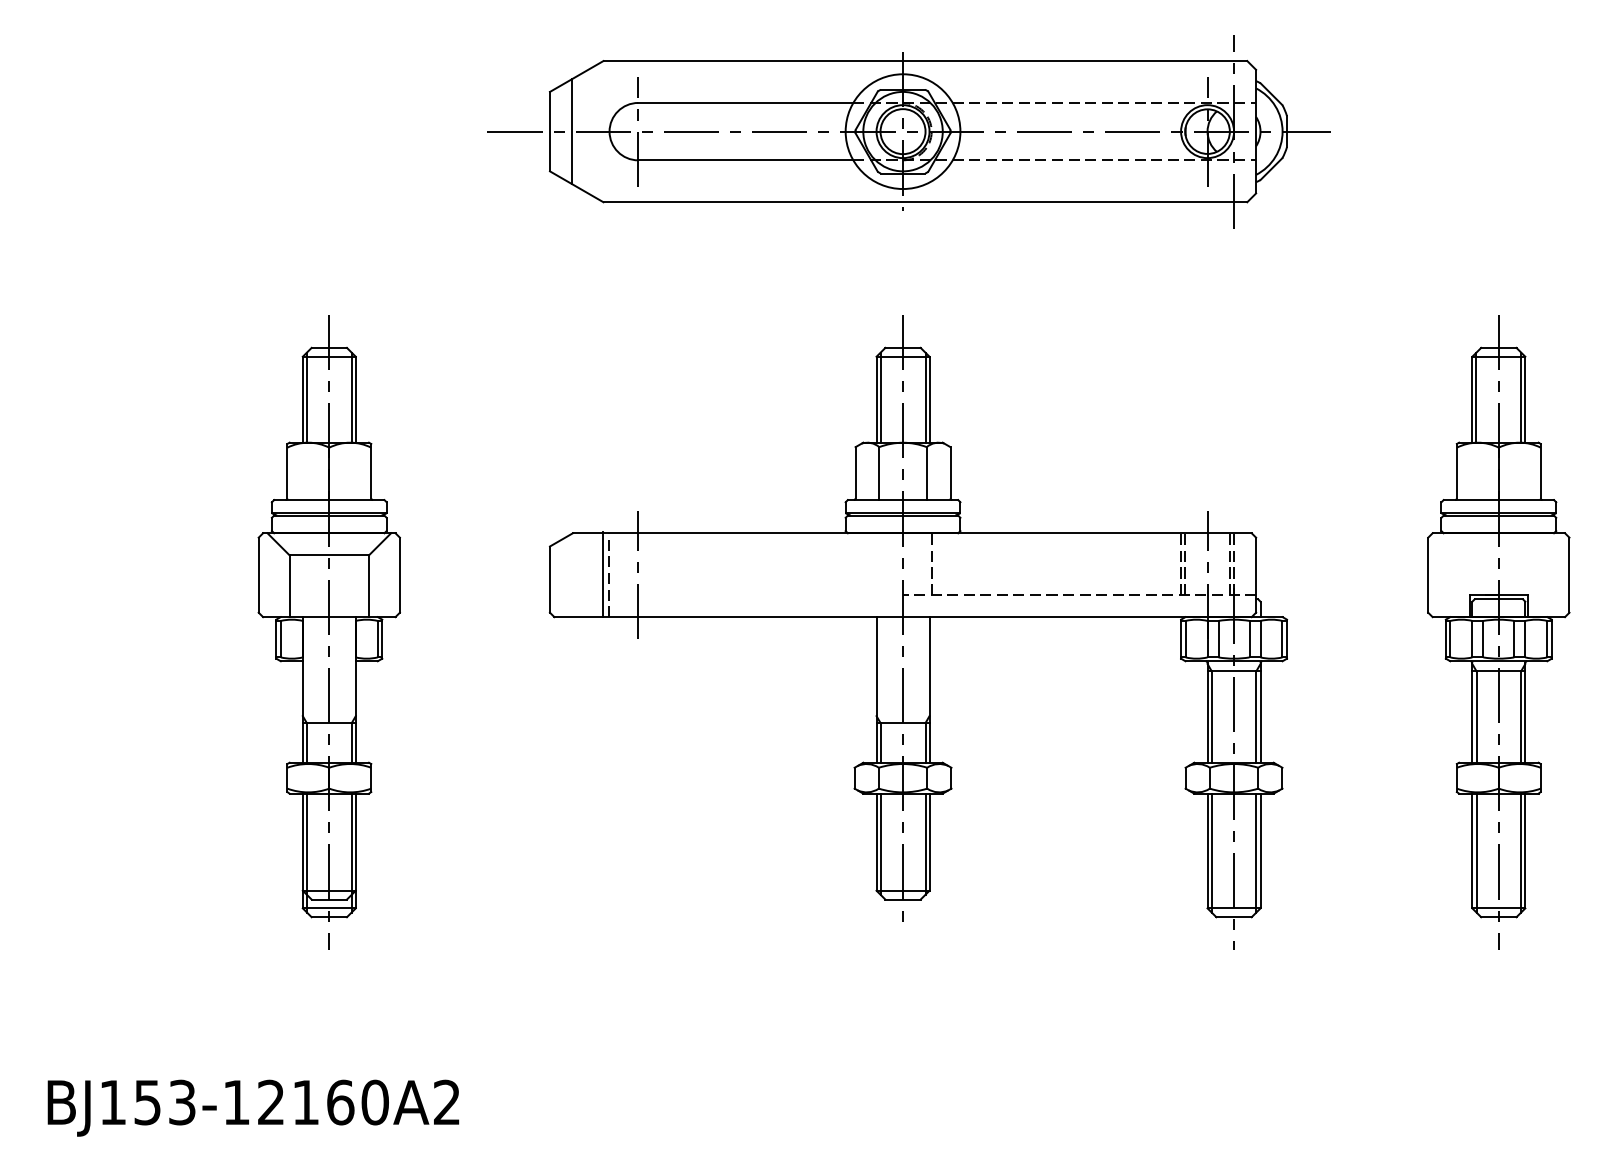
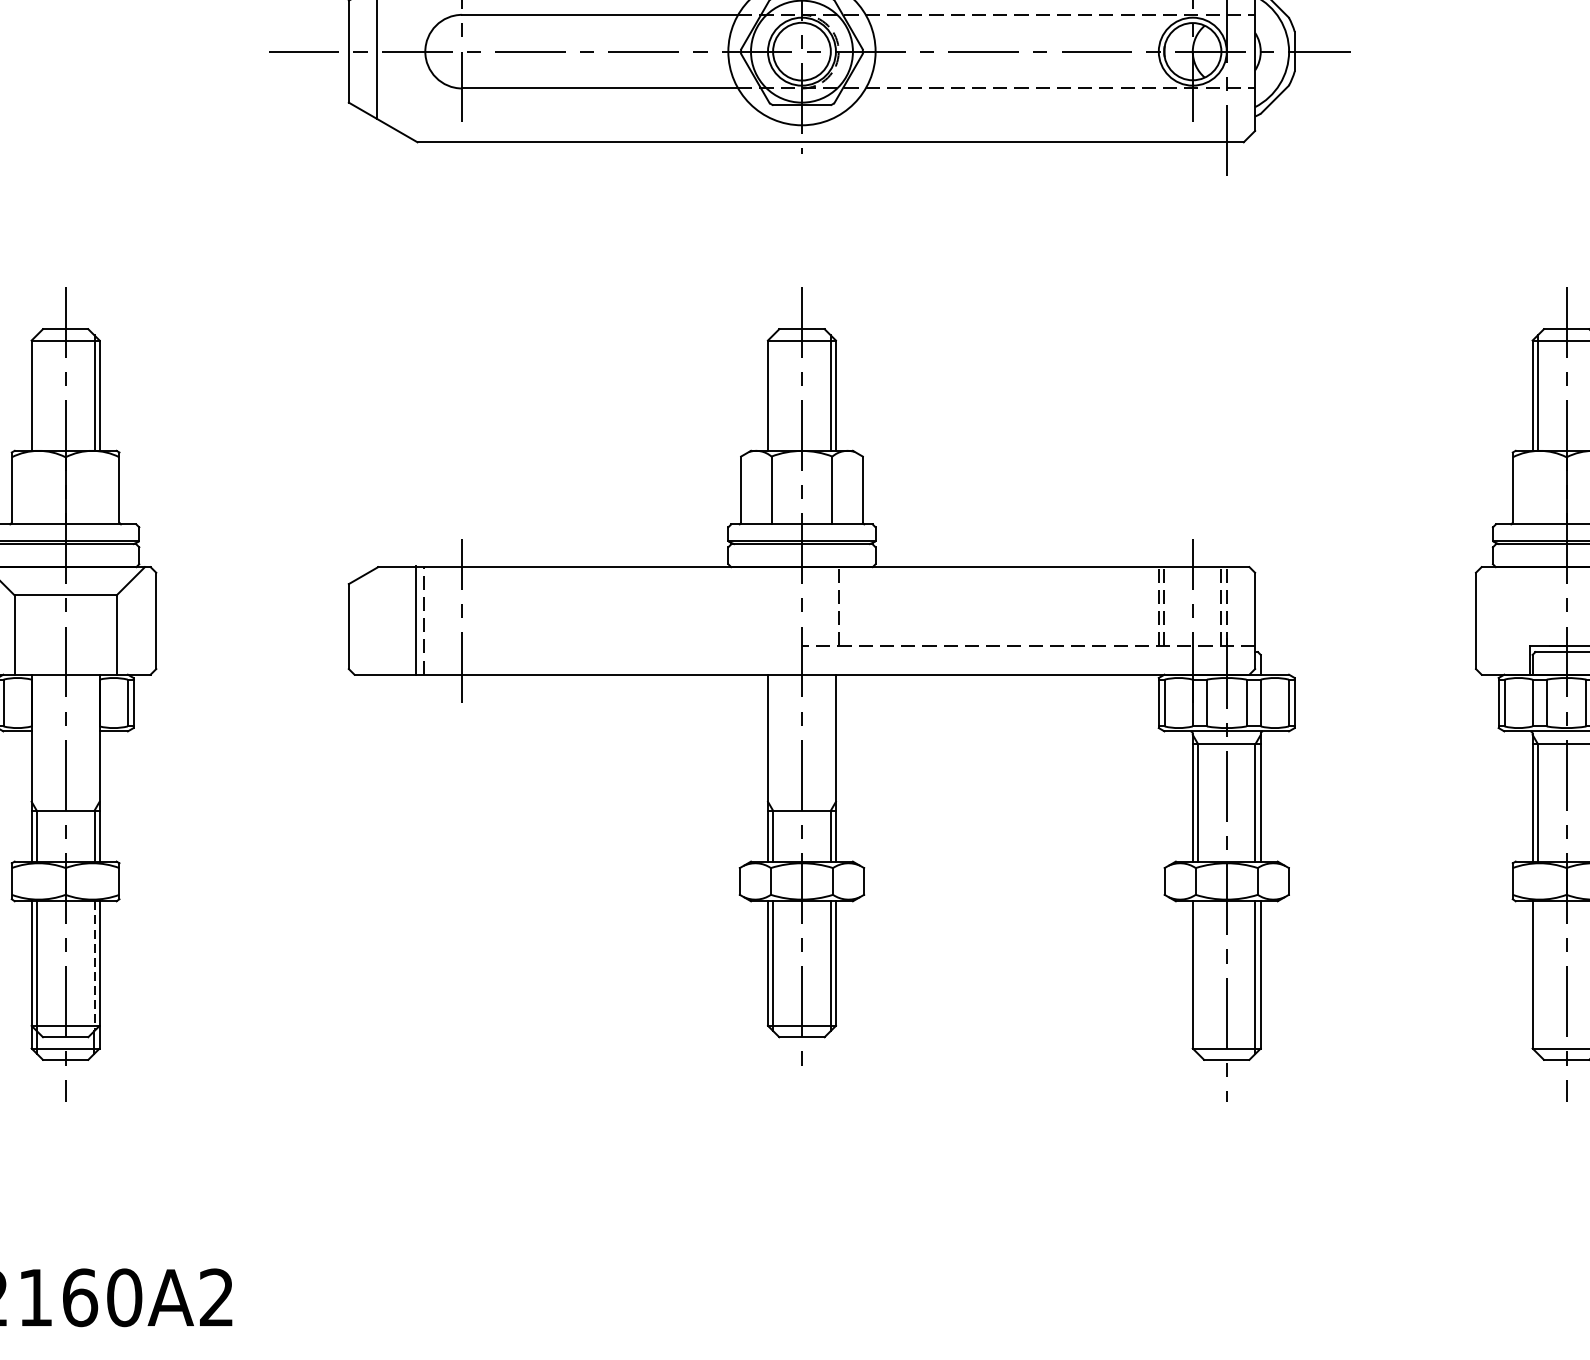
line: (306, 397) -> (36, 392), removed
line: (880, 397) -> (773, 392), removed
line: (351, 844) -> (94, 966), solid -> dashed
line: (1211, 852) -> (1197, 976), removed
line: (1476, 852) -> (1537, 976), removed

